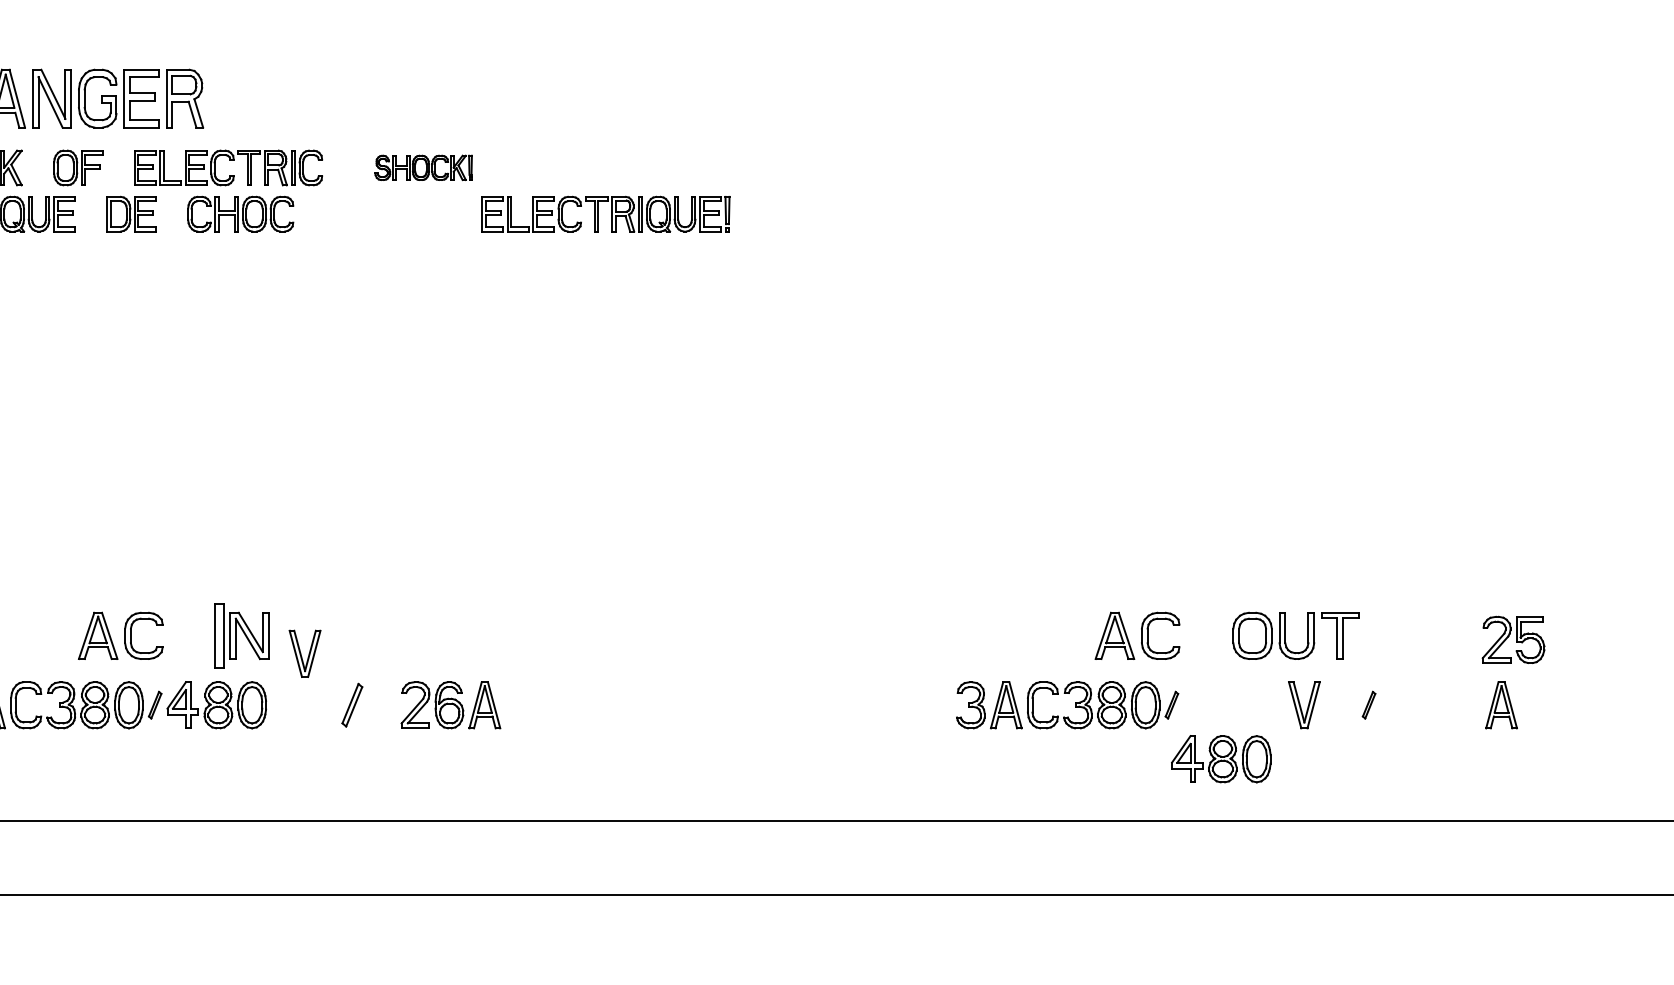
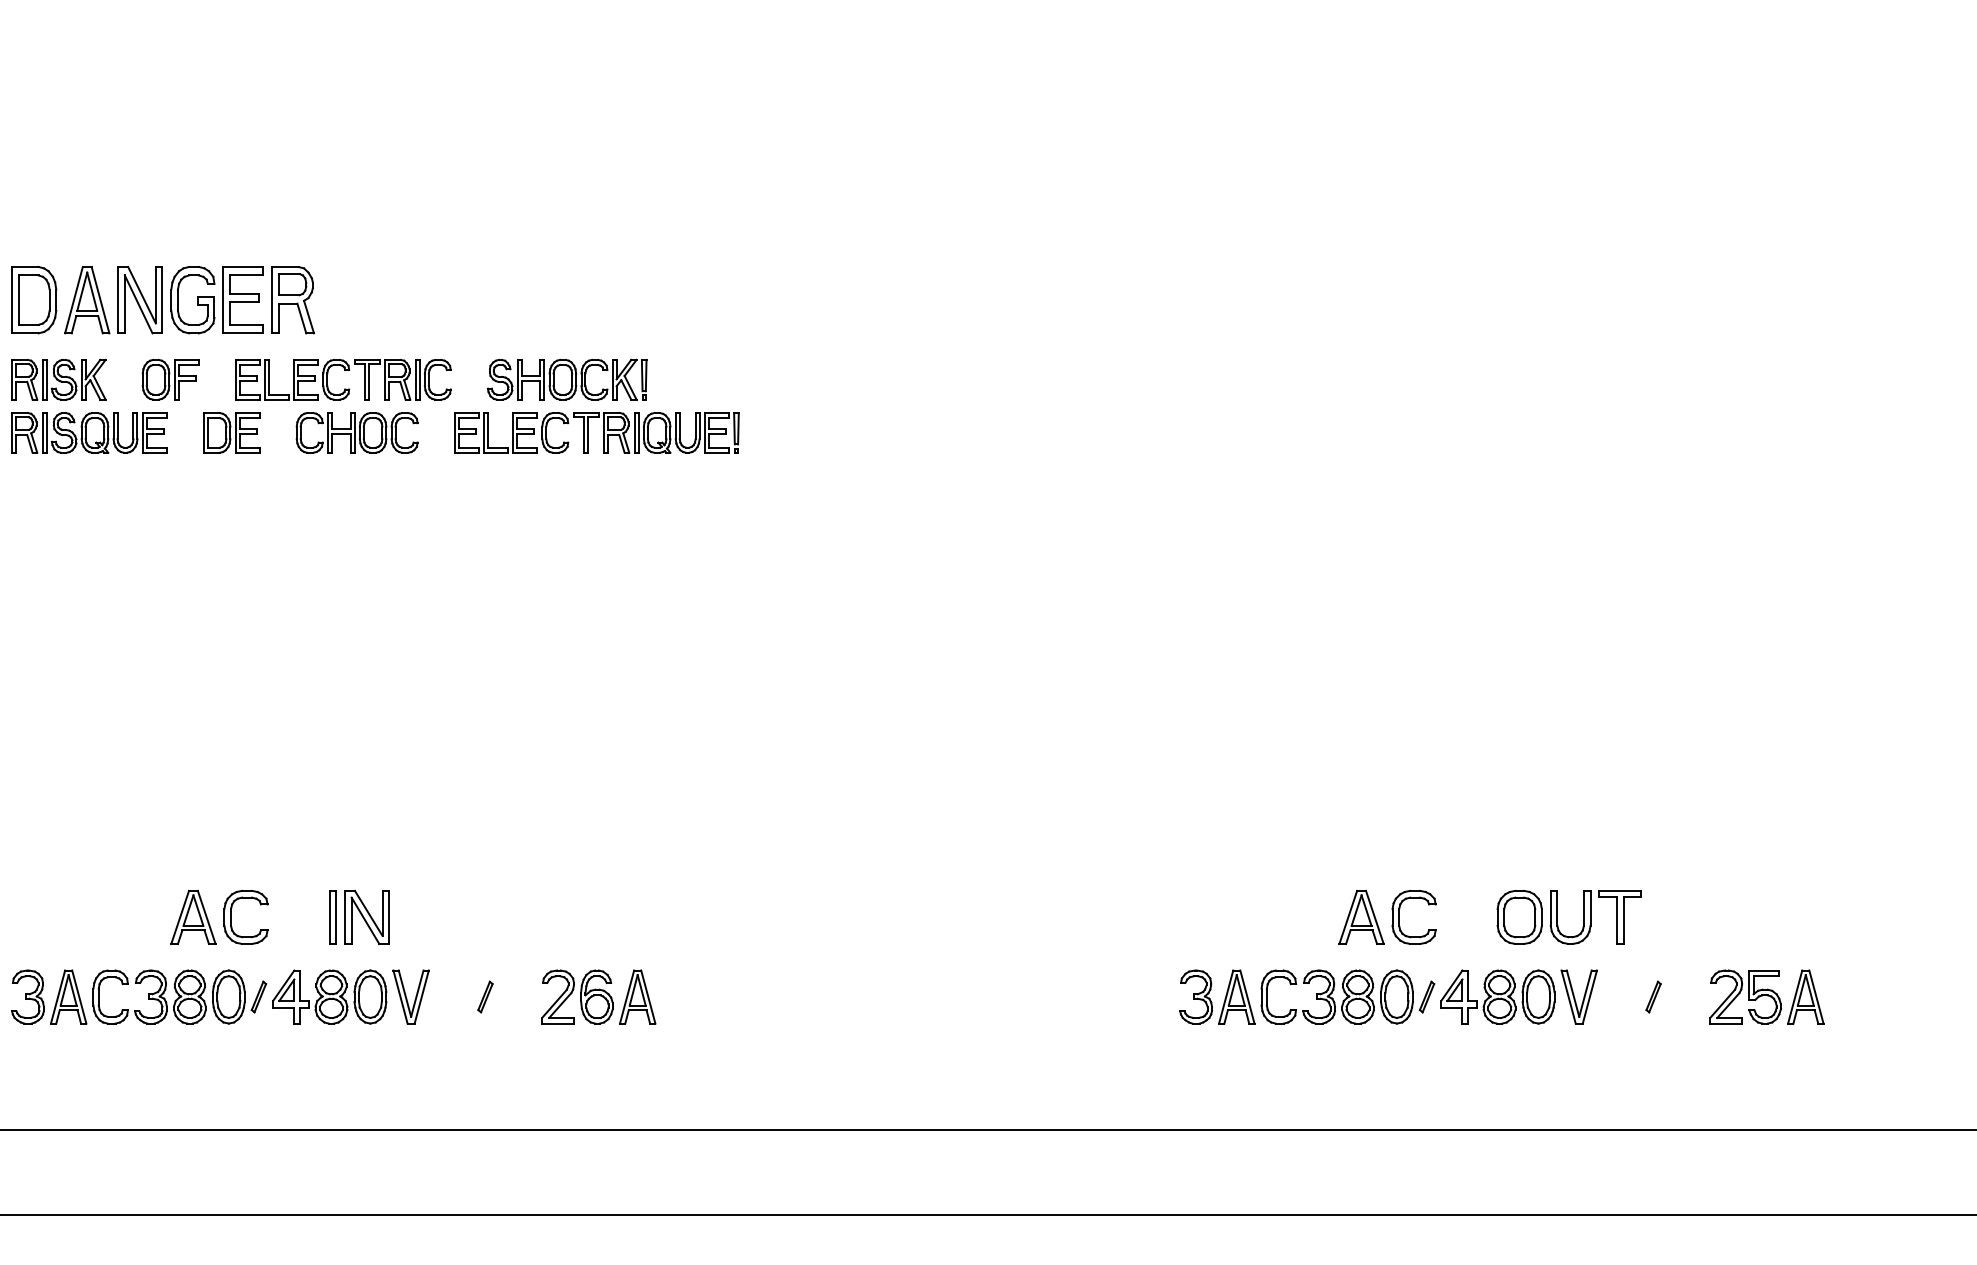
part: (423, 167) -> (567, 379), size x1.43
part: (611, 213) -> (603, 432), moved
part: (219, 635) -> (332, 917), size x0.71
part: (1513, 639) -> (1745, 996), moved
part: (304, 653) -> (410, 996), moved
part: (352, 704) -> (485, 996), size x0.62
part: (1221, 758) -> (1497, 996), moved

